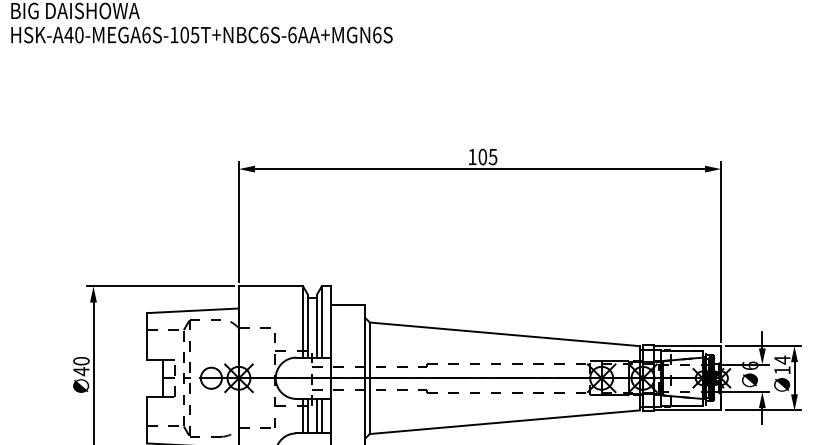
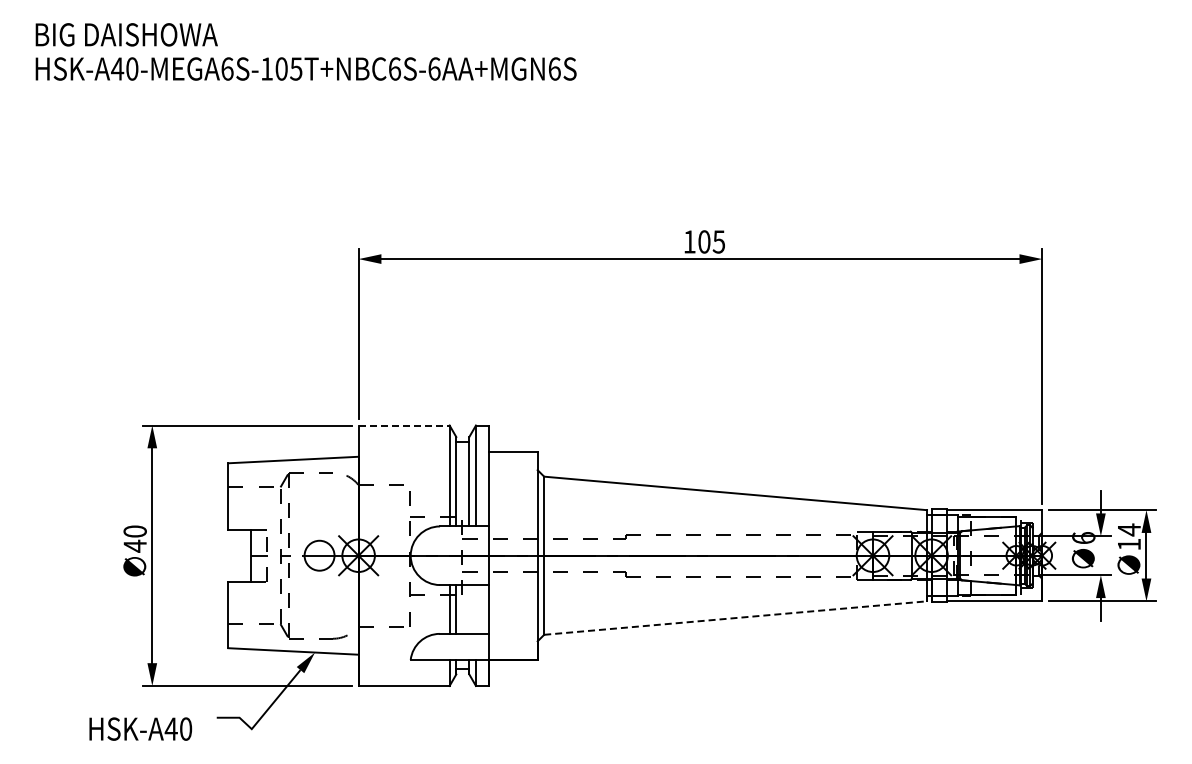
line: (271, 286) -> (404, 425), solid -> dashed
line: (317, 416) -> (469, 609), removed
line: (321, 416) -> (475, 609), removed
line: (505, 422) -> (736, 618), solid -> dashed

